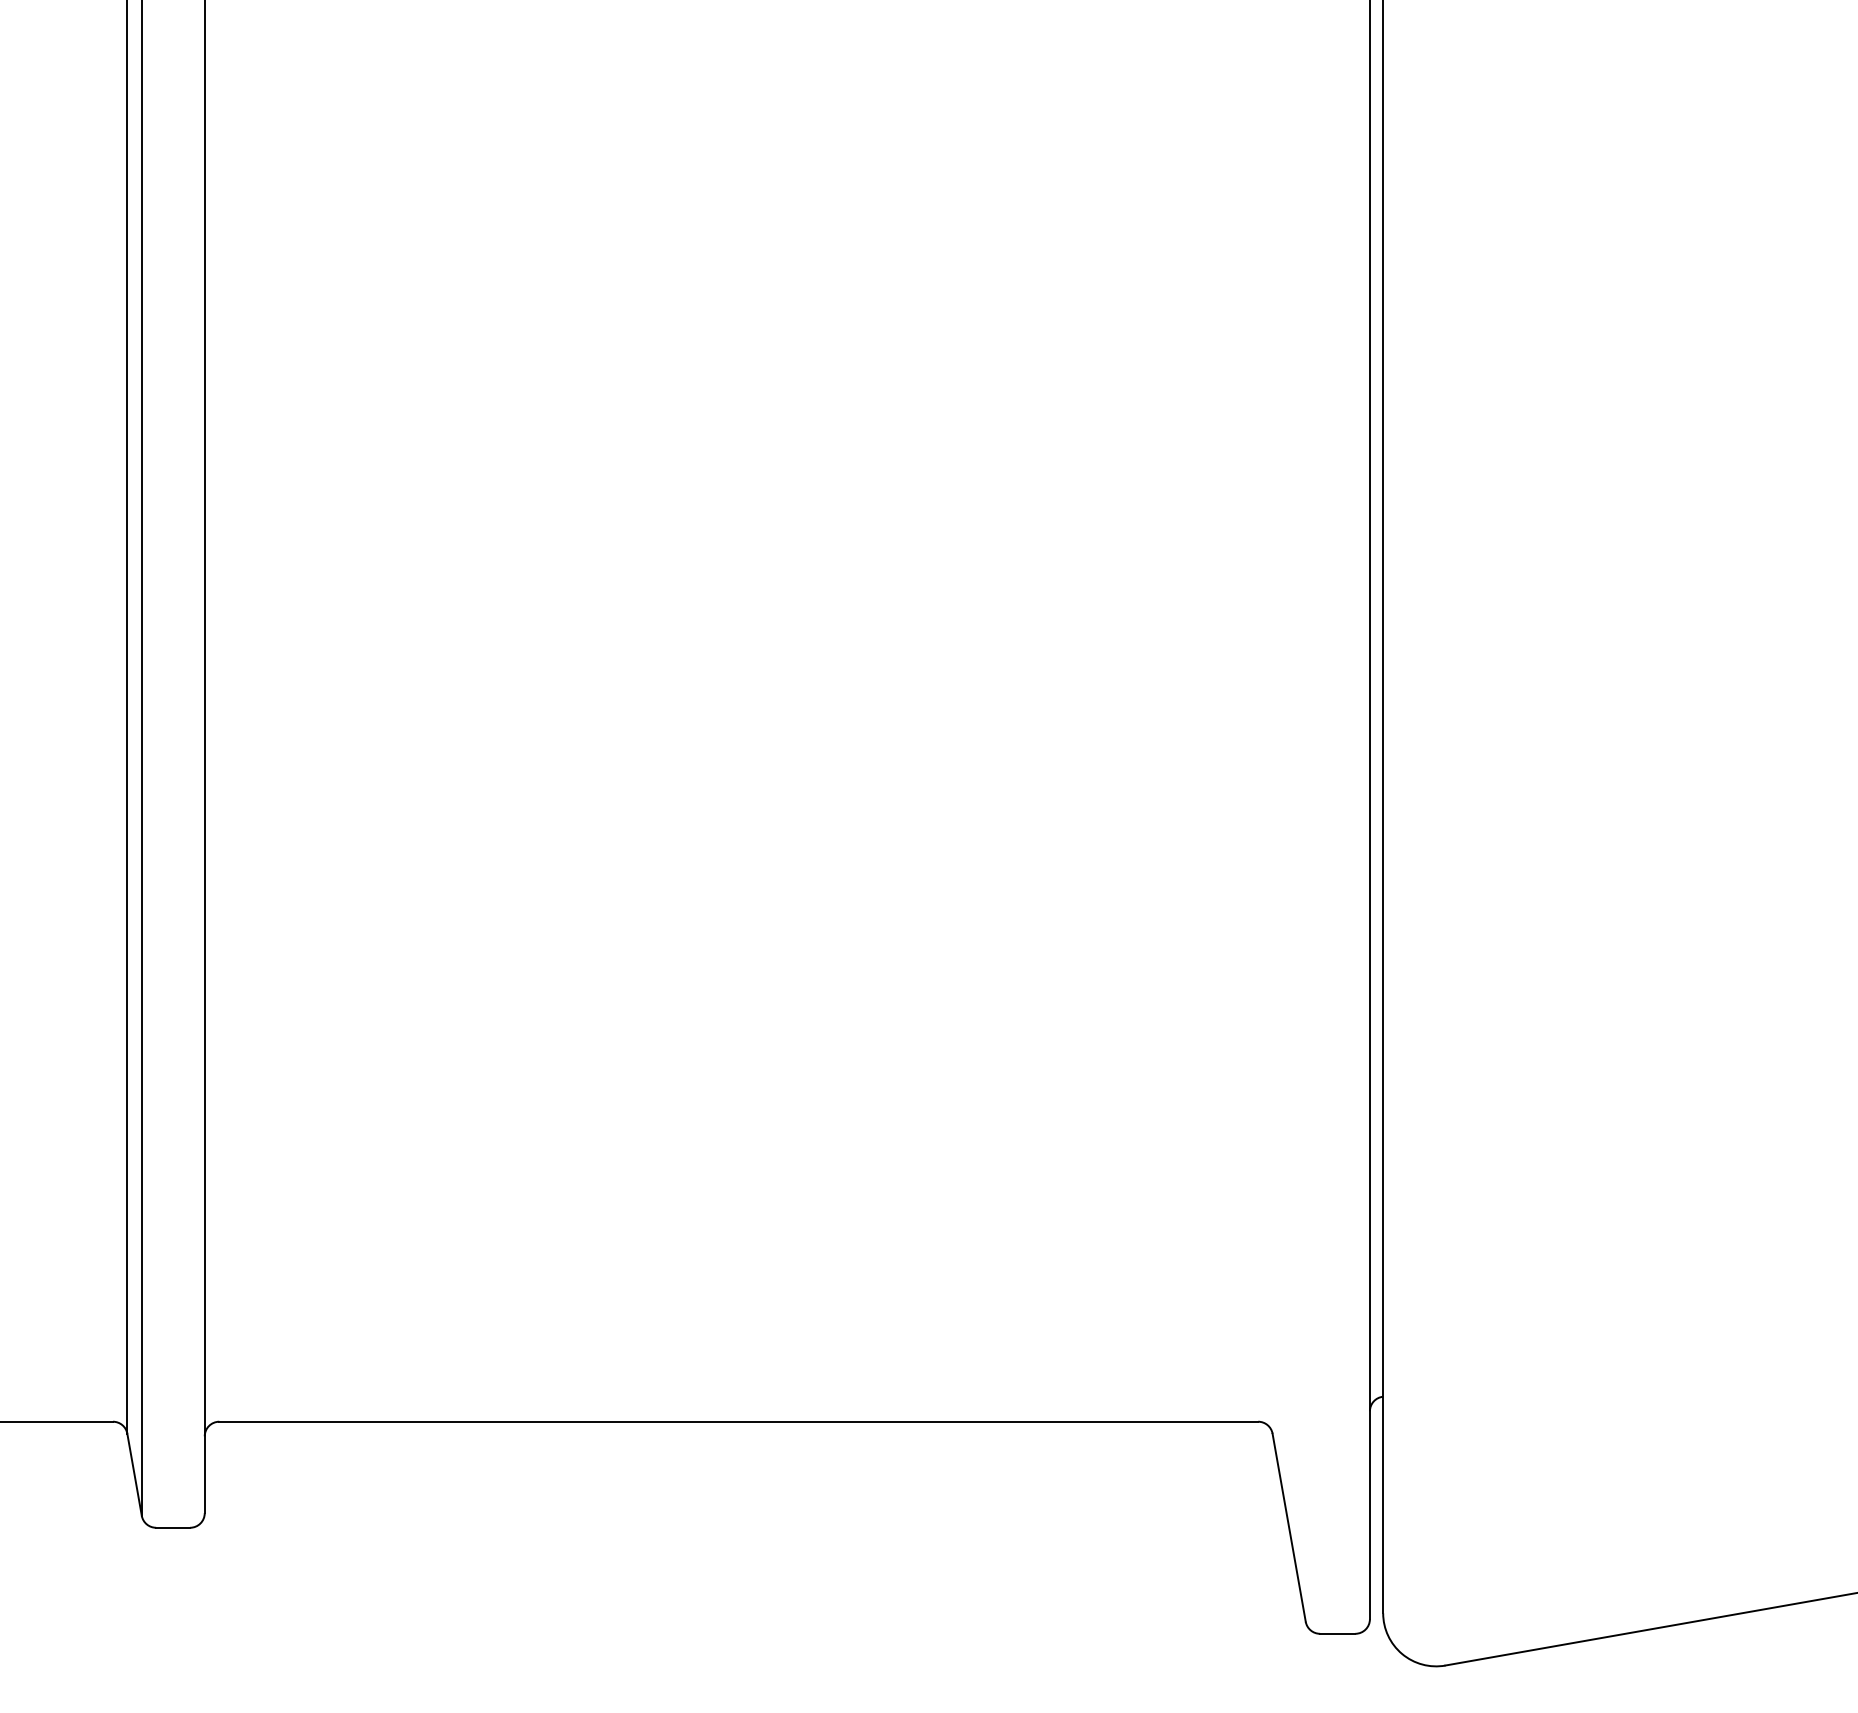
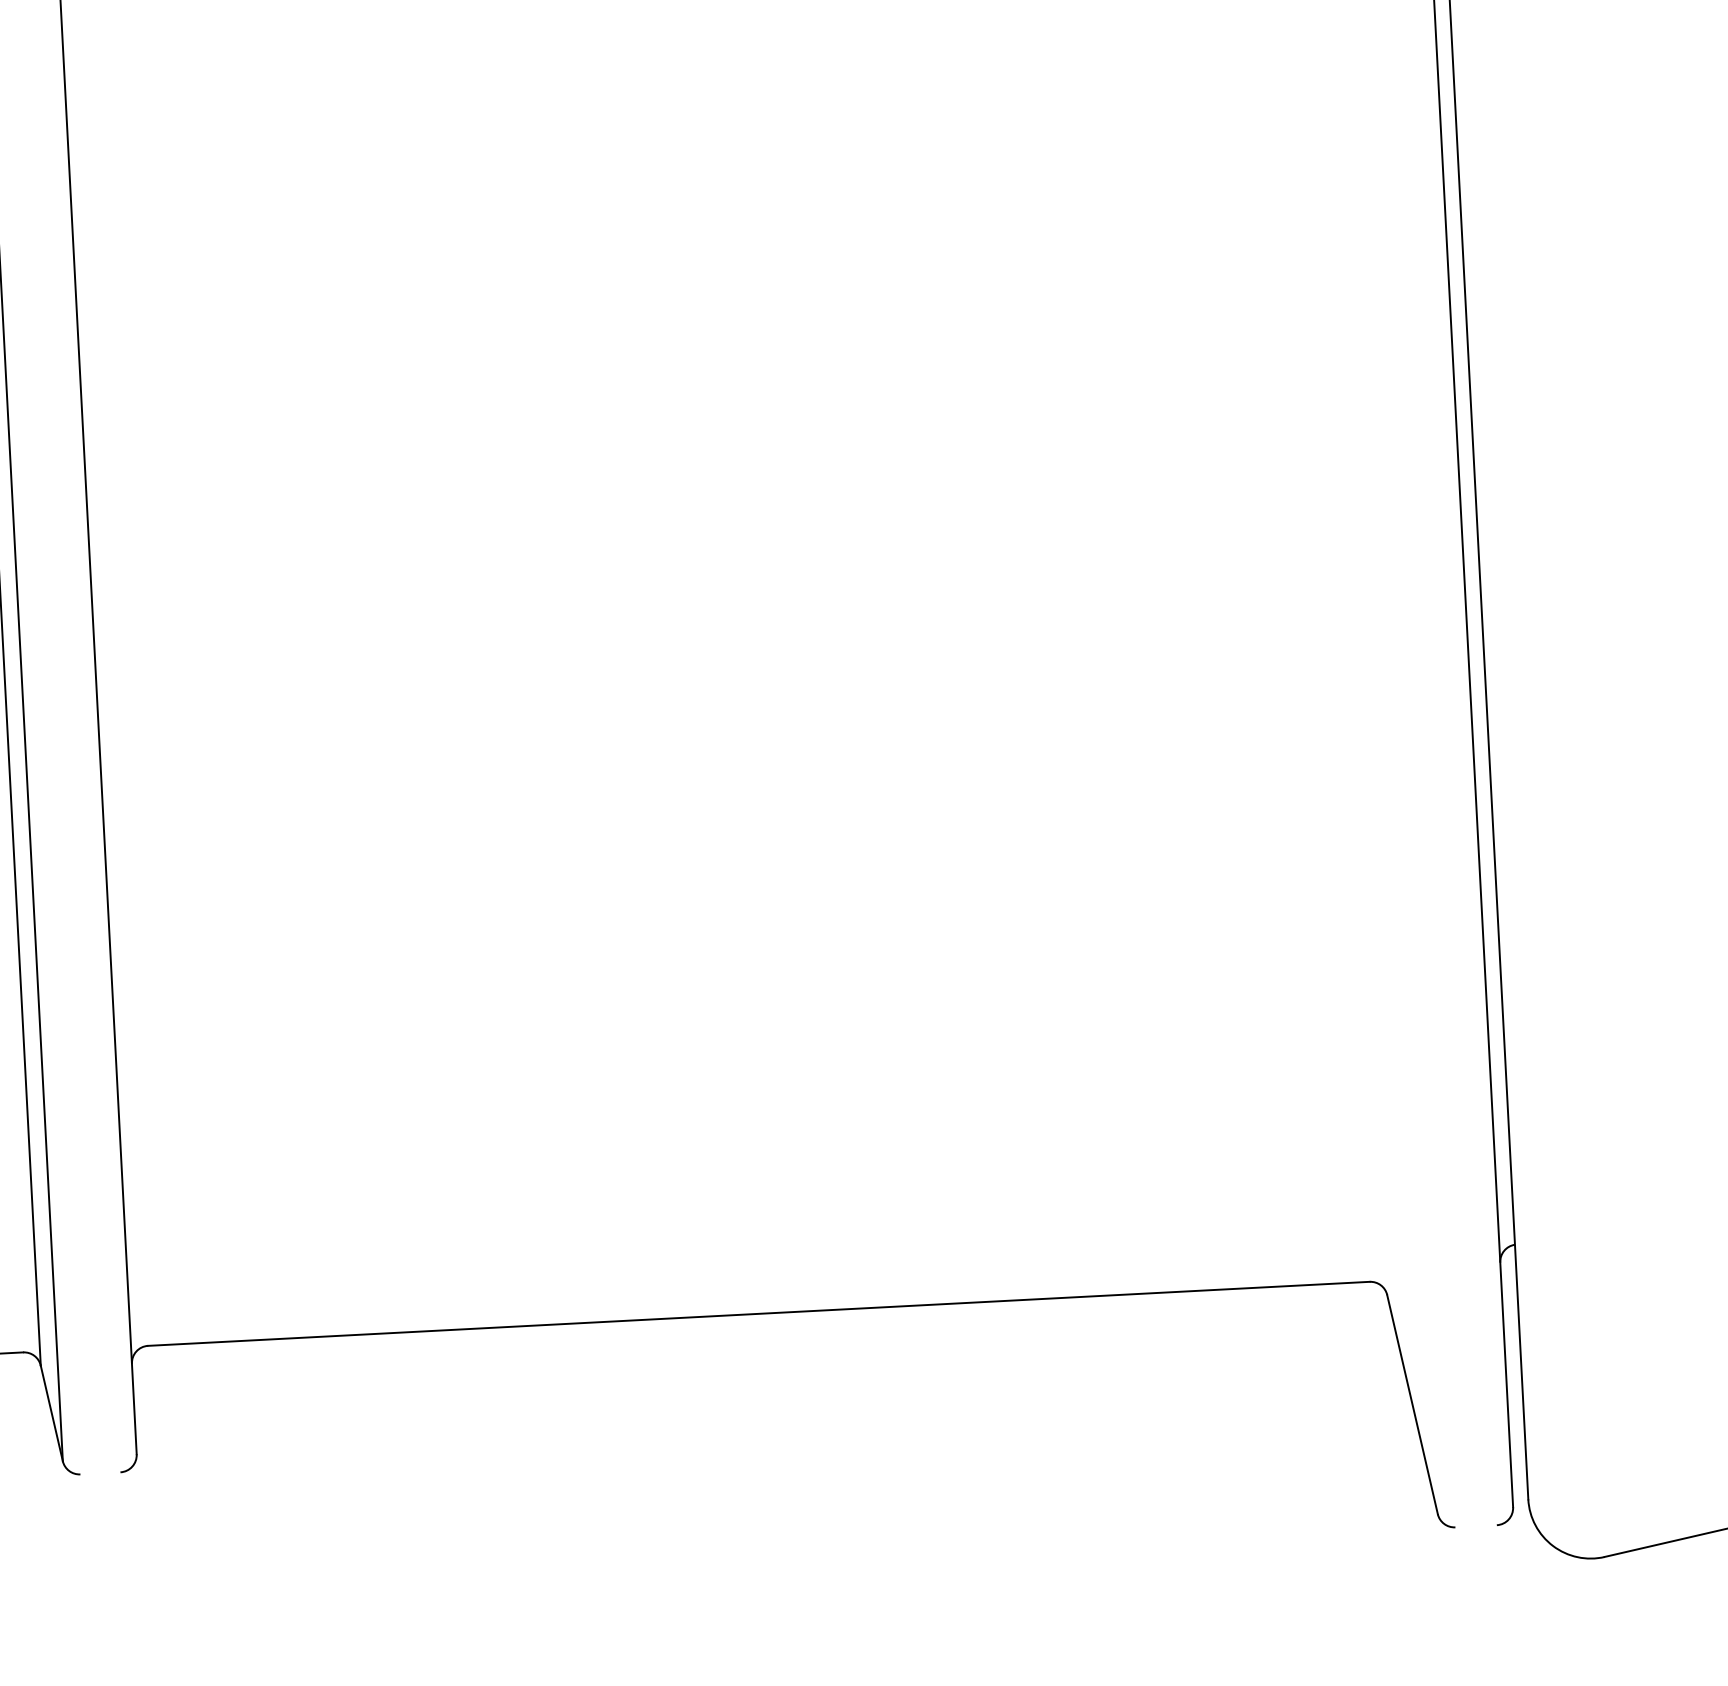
line: (173, 1527) -> (100, 1473), removed
line: (1337, 1633) -> (1475, 1525), removed

